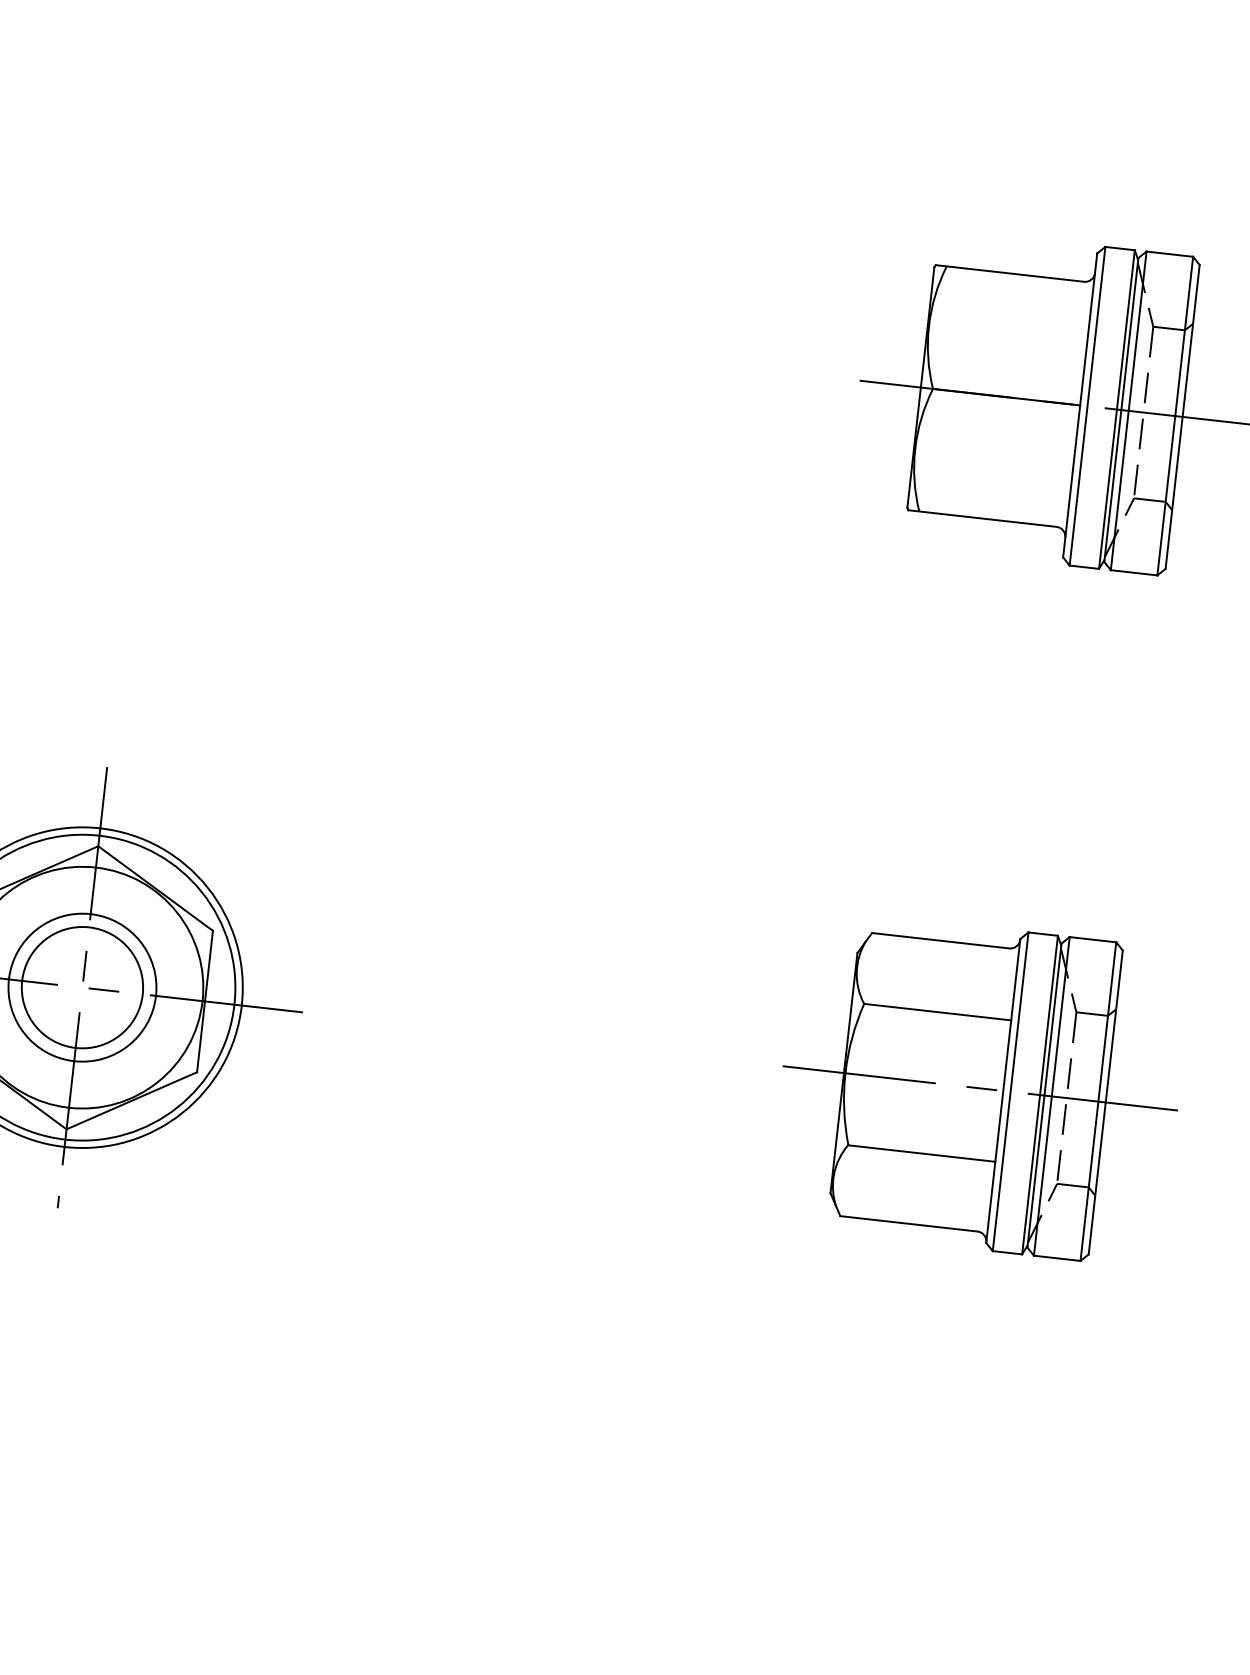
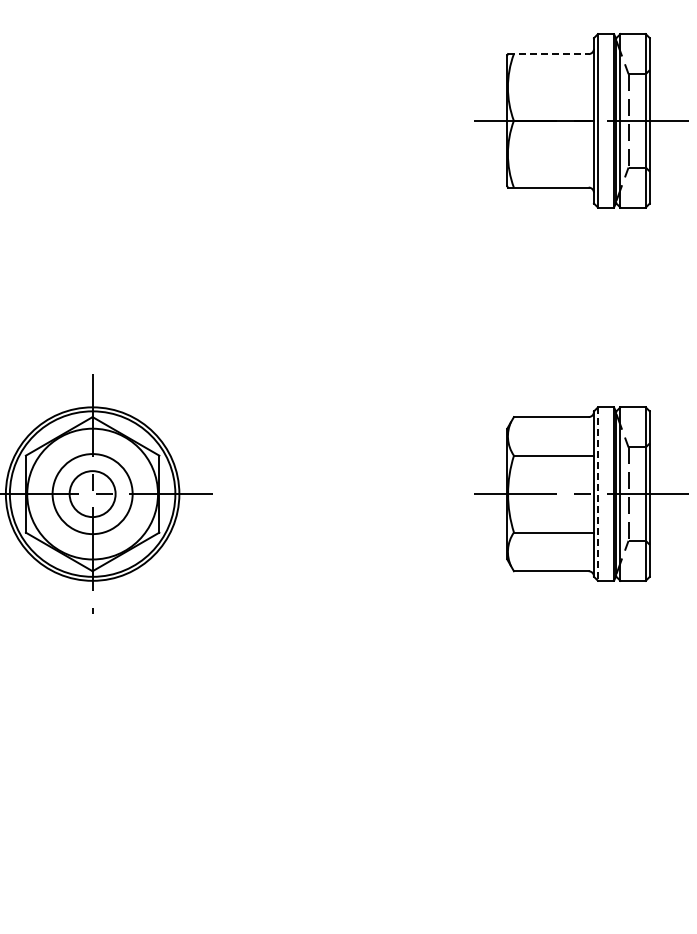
line: (1010, 274) -> (548, 54), solid -> dashed
circle: (82, 986) -> (92, 493), size x0.7
line: (1011, 1092) -> (598, 494), solid -> dashed

